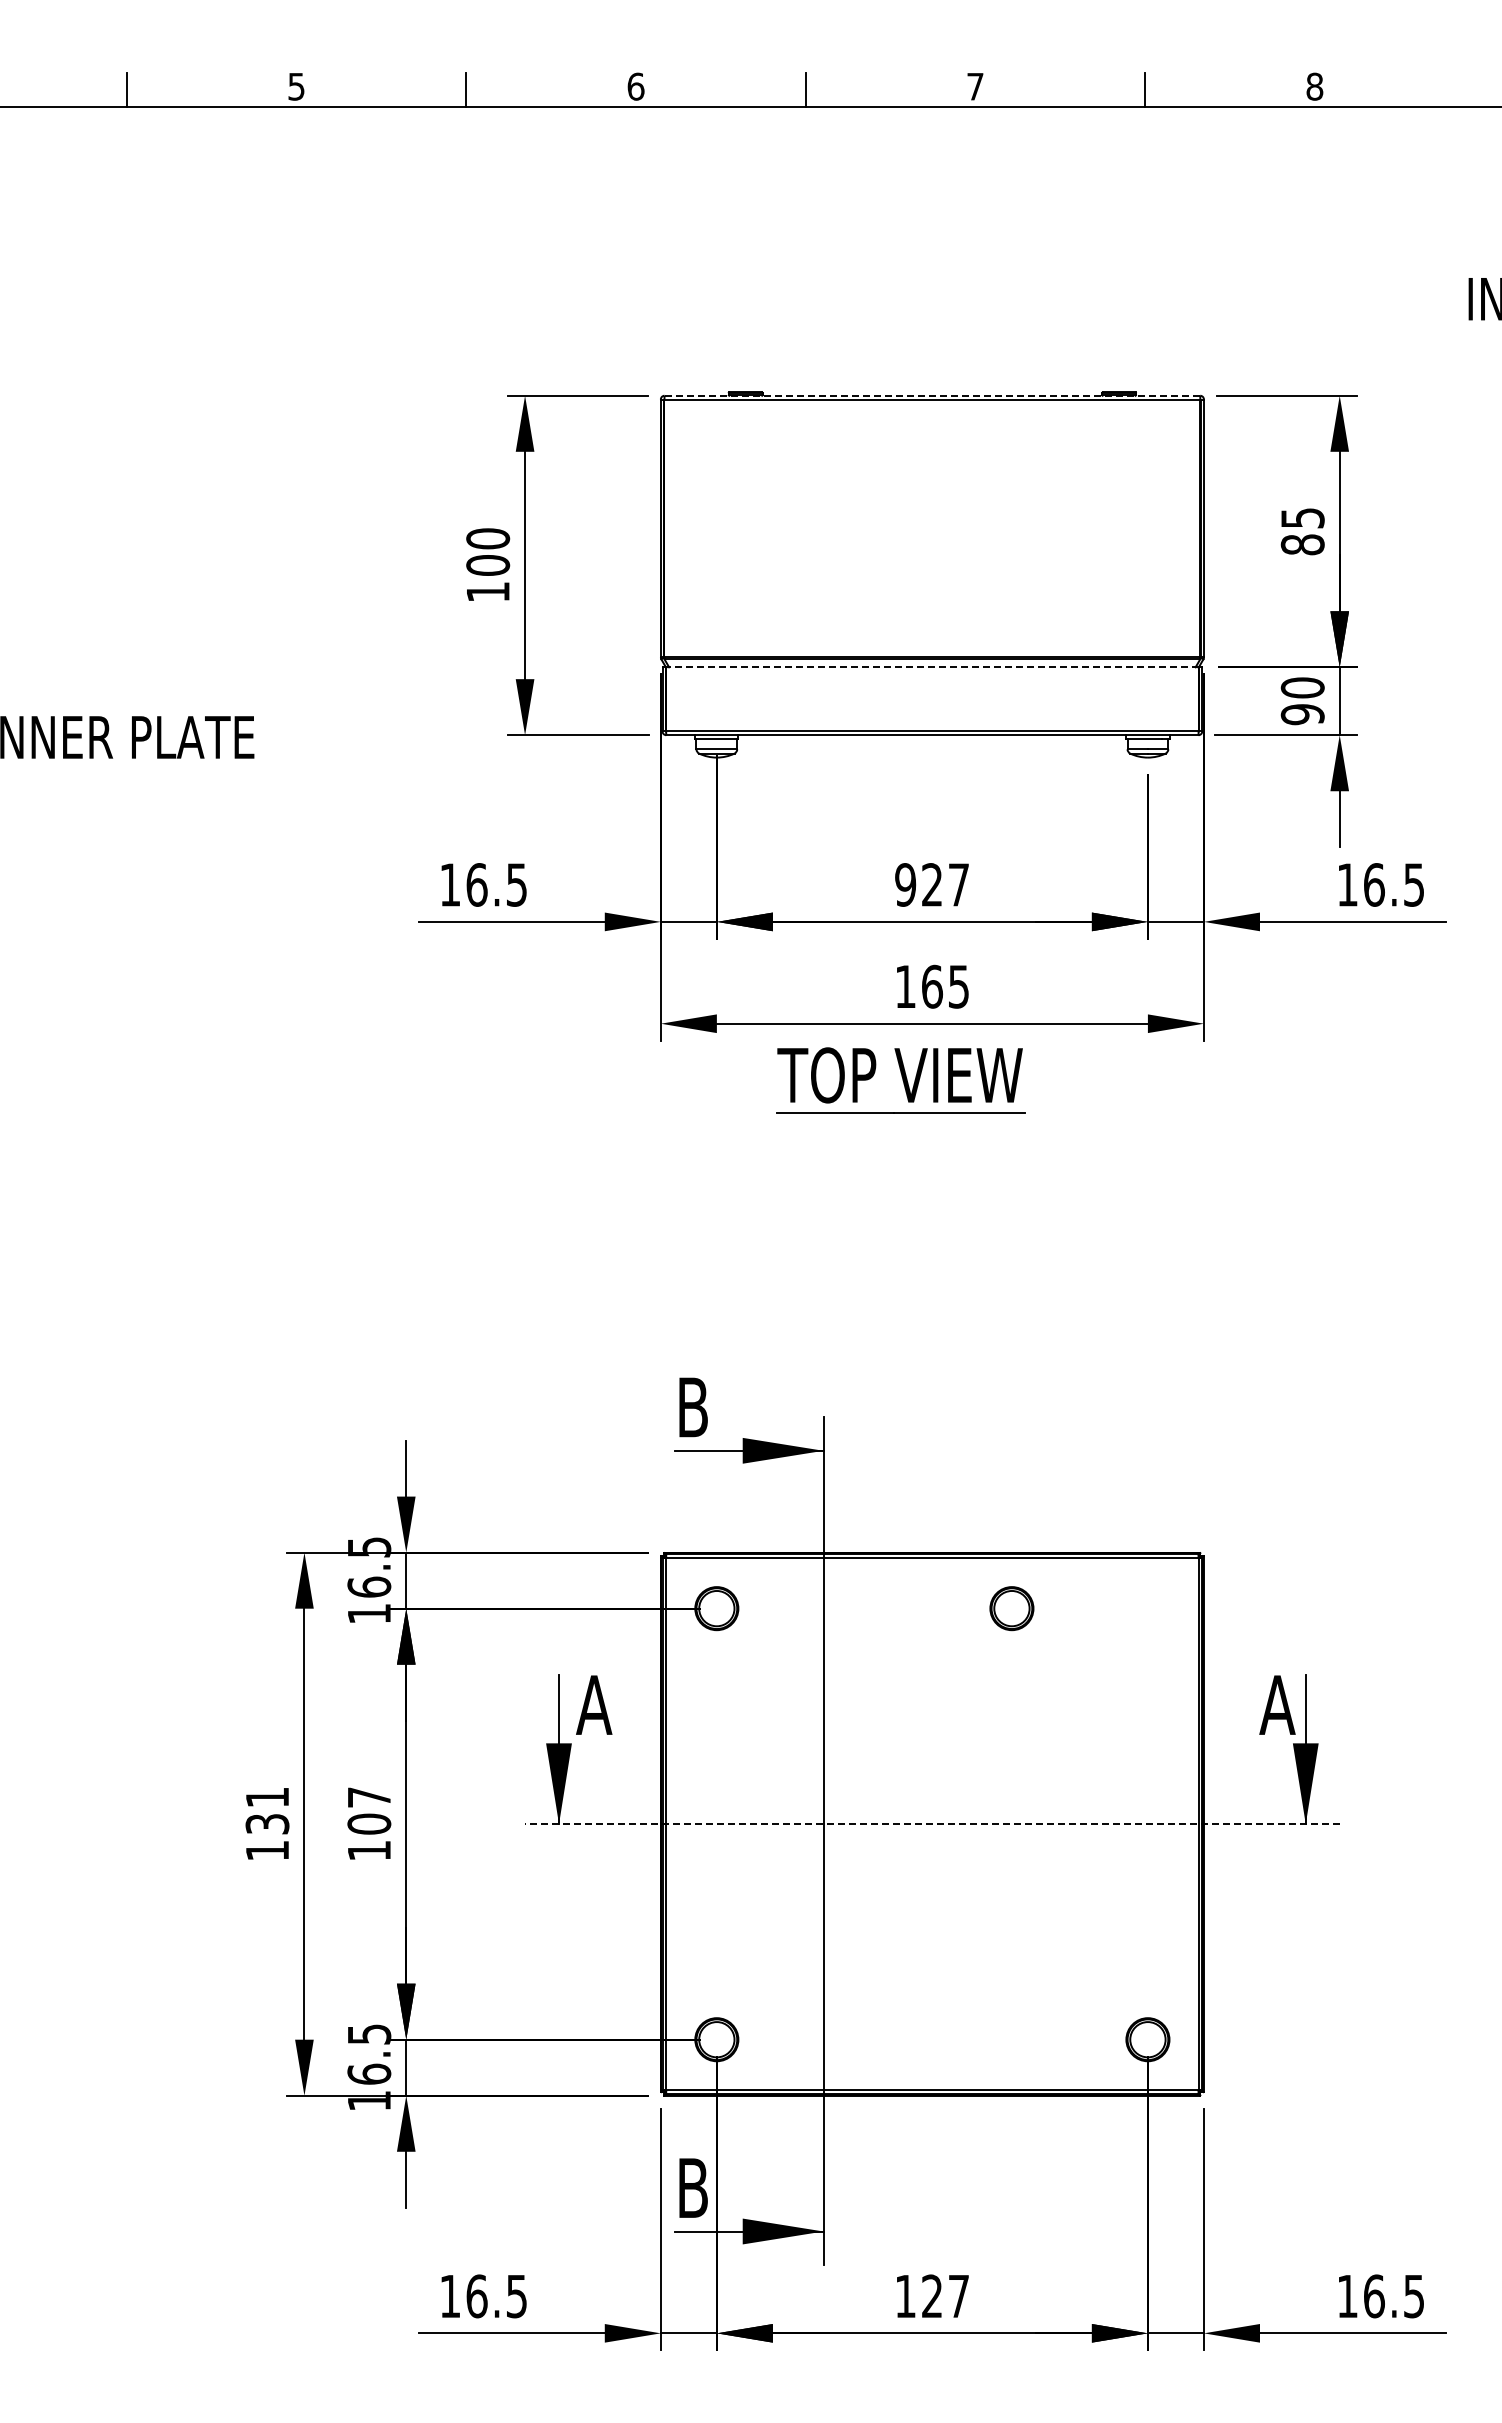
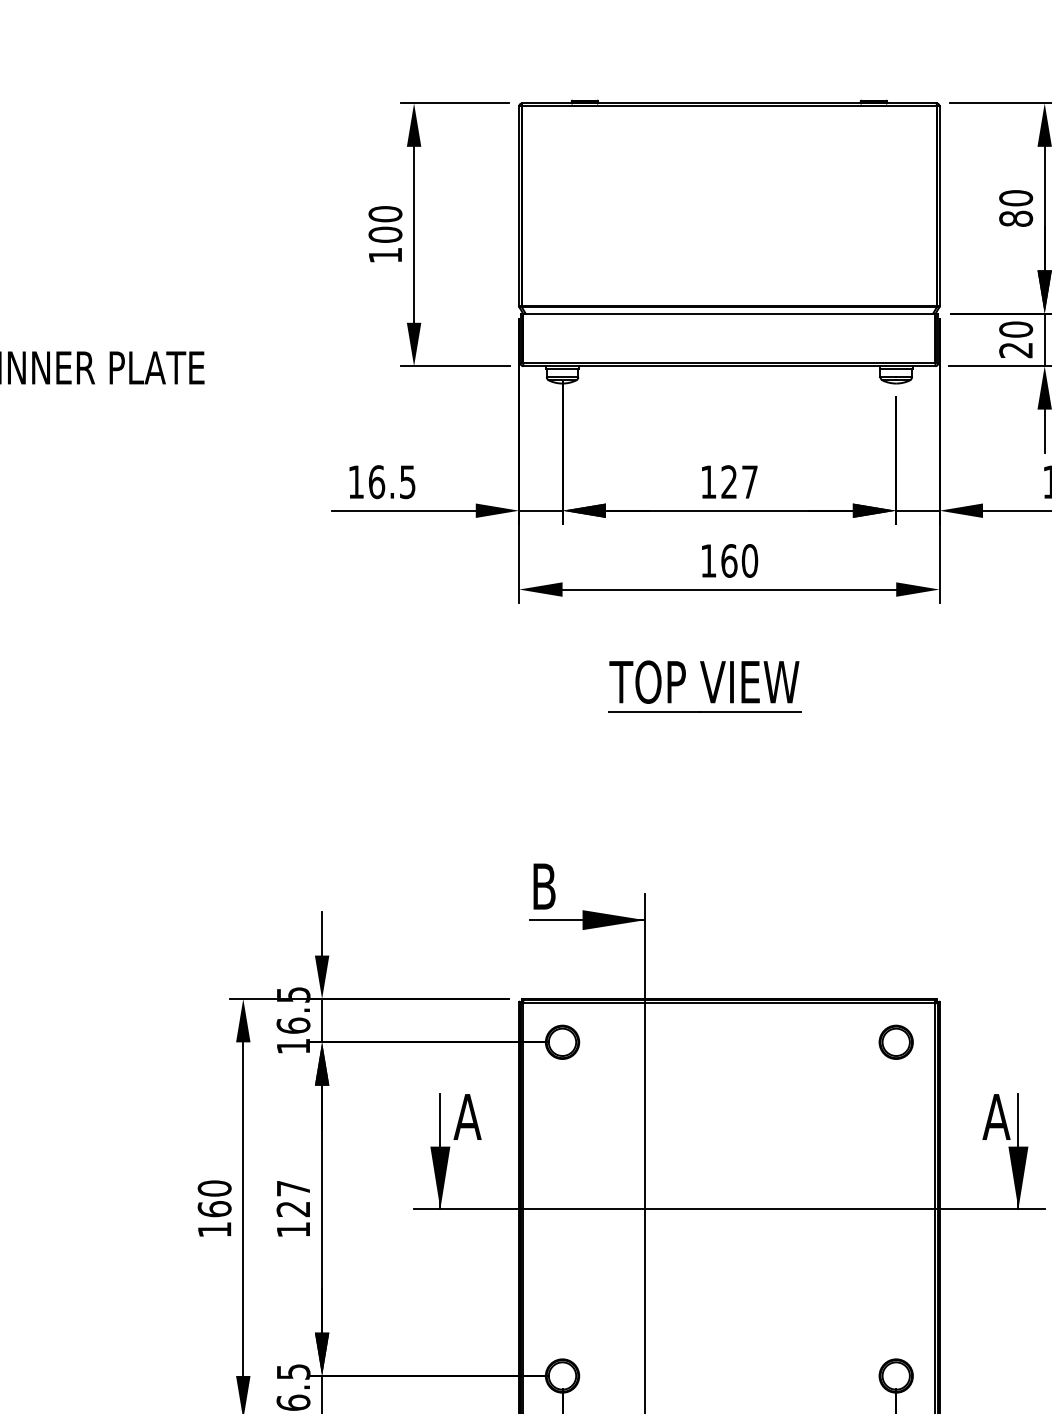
line: (932, 395) -> (729, 103), dashed -> solid
text: (1302, 517) -> (1015, 197), 85 -> 80
line: (931, 667) -> (728, 313), dashed -> solid
text: (1302, 714) -> (1015, 350), 90 -> 20
text: (905, 884) -> (708, 481), 927 -> 127
text: (958, 986) -> (749, 560), 165 -> 160
part: (900, 1080) -> (704, 686), moved
part: (1011, 1608) -> (895, 1042), moved
text: (267, 1810) -> (214, 1198), 131 -> 160
text: (369, 1823) -> (293, 1208), 107 -> 127
line: (931, 1824) -> (728, 1209), dashed -> solid

